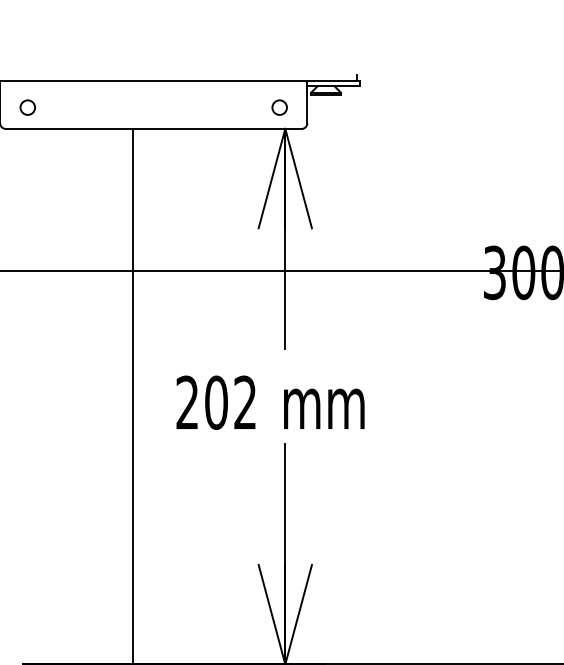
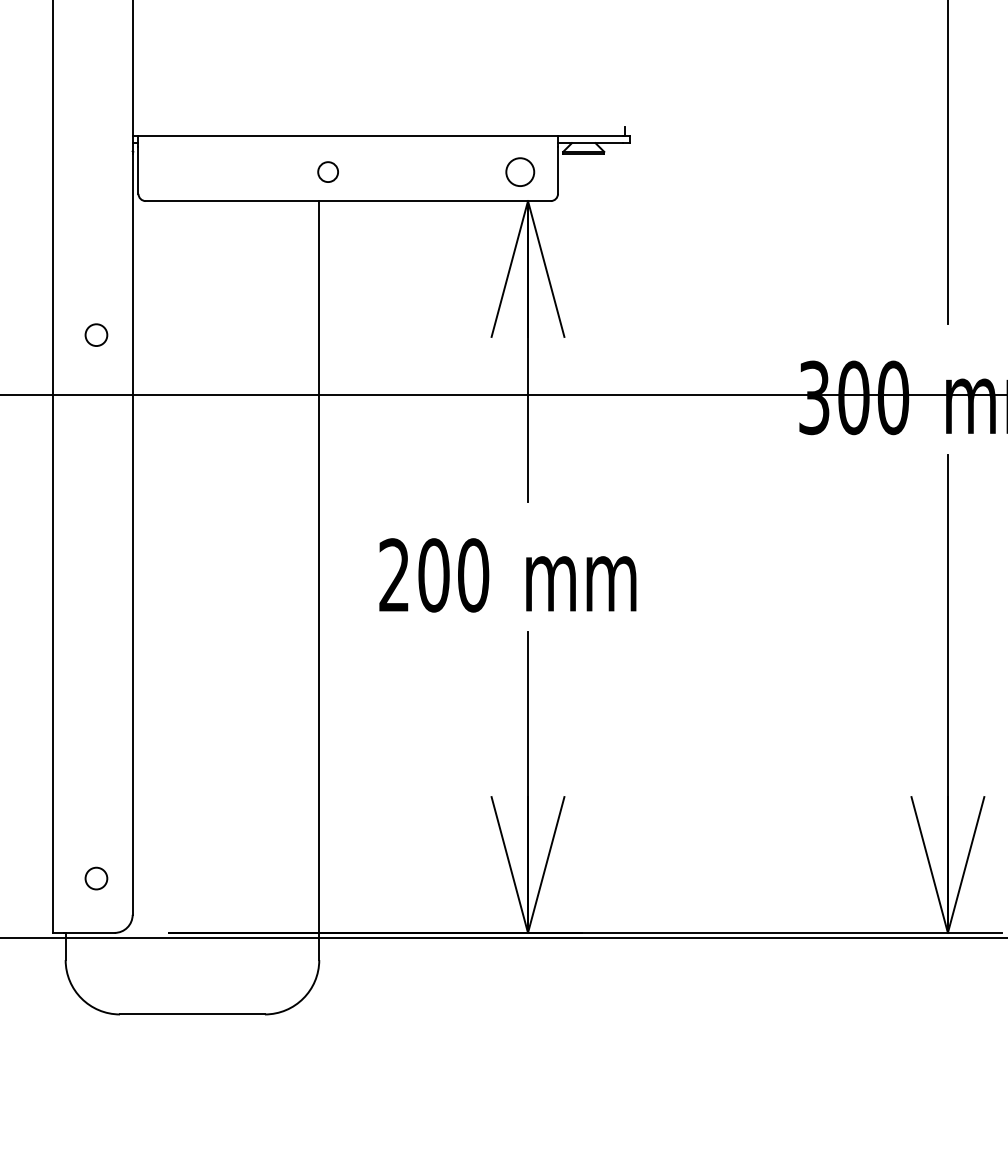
circle: (27, 107) -> (327, 171), moved
circle: (279, 107) -> (520, 171), size x1.4
text: (245, 402) -> (473, 575), 202 -> 200

